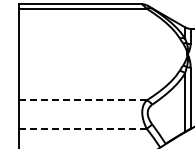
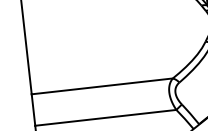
line: (83, 100) -> (102, 86), dashed -> solid
line: (83, 128) -> (106, 117), dashed -> solid

